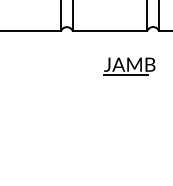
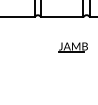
part: (128, 66) -> (72, 47), moved

